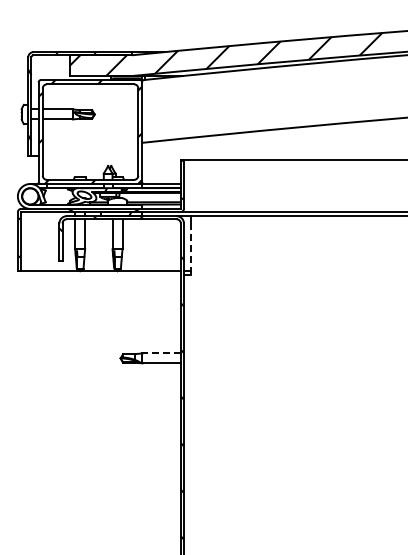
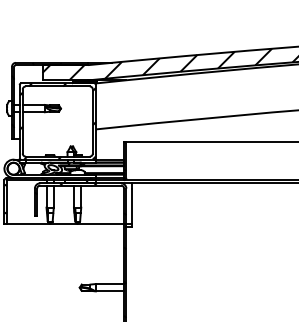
line: (191, 249) -> (131, 207), dashed -> solid
line: (161, 353) -> (109, 284), dashed -> solid

